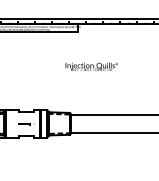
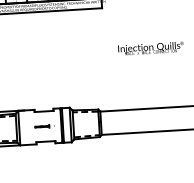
text: (91, 66) -> (150, 48), moved

